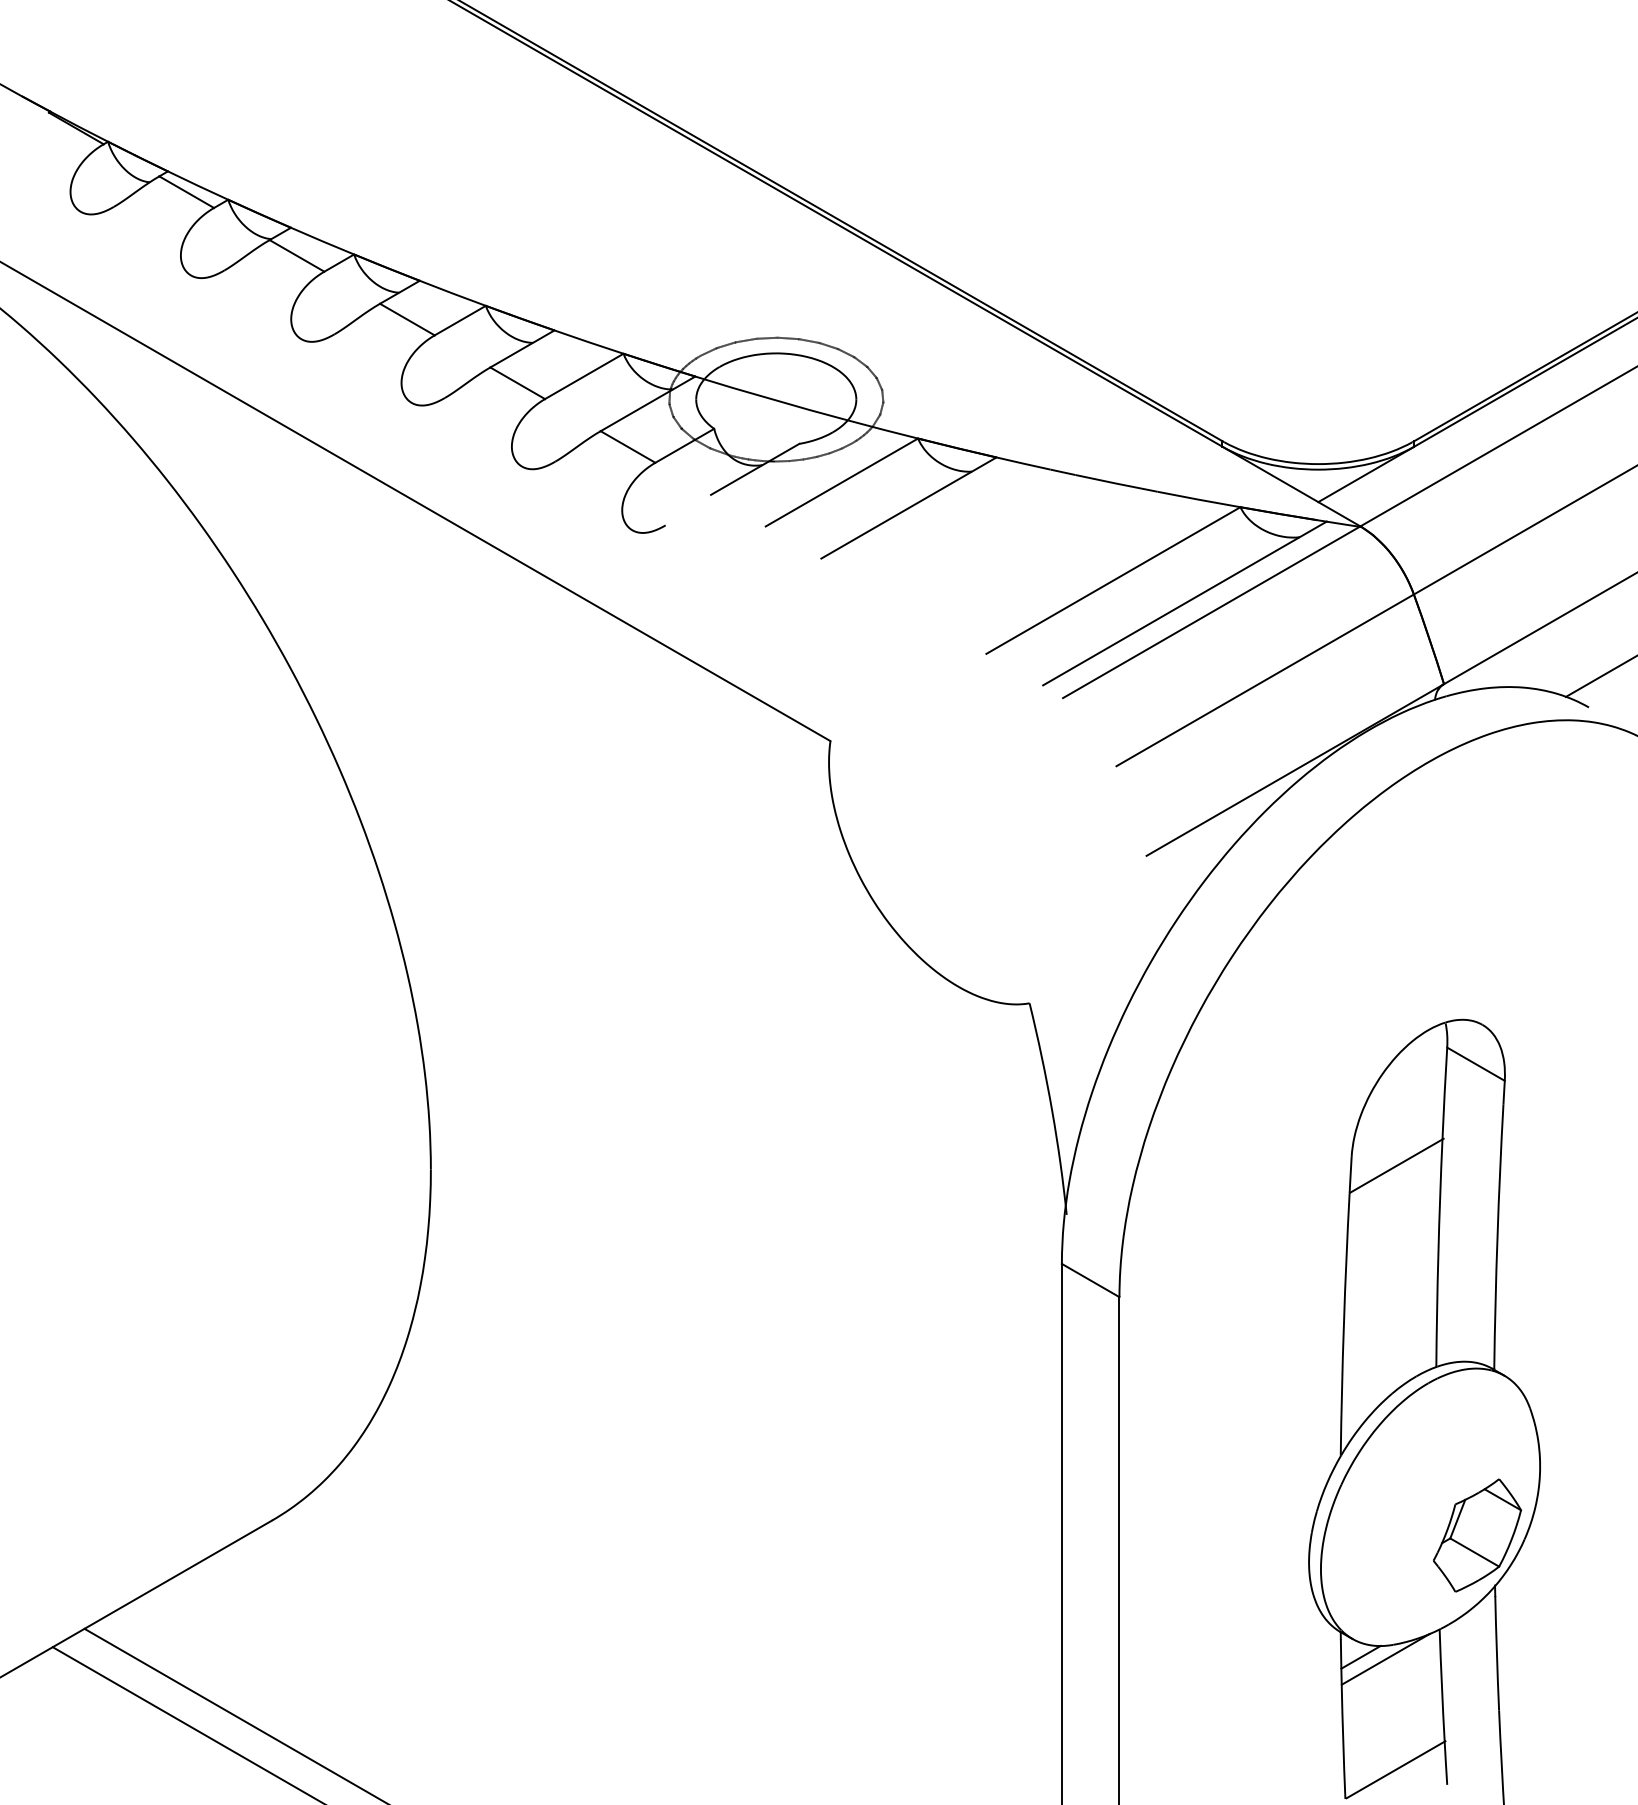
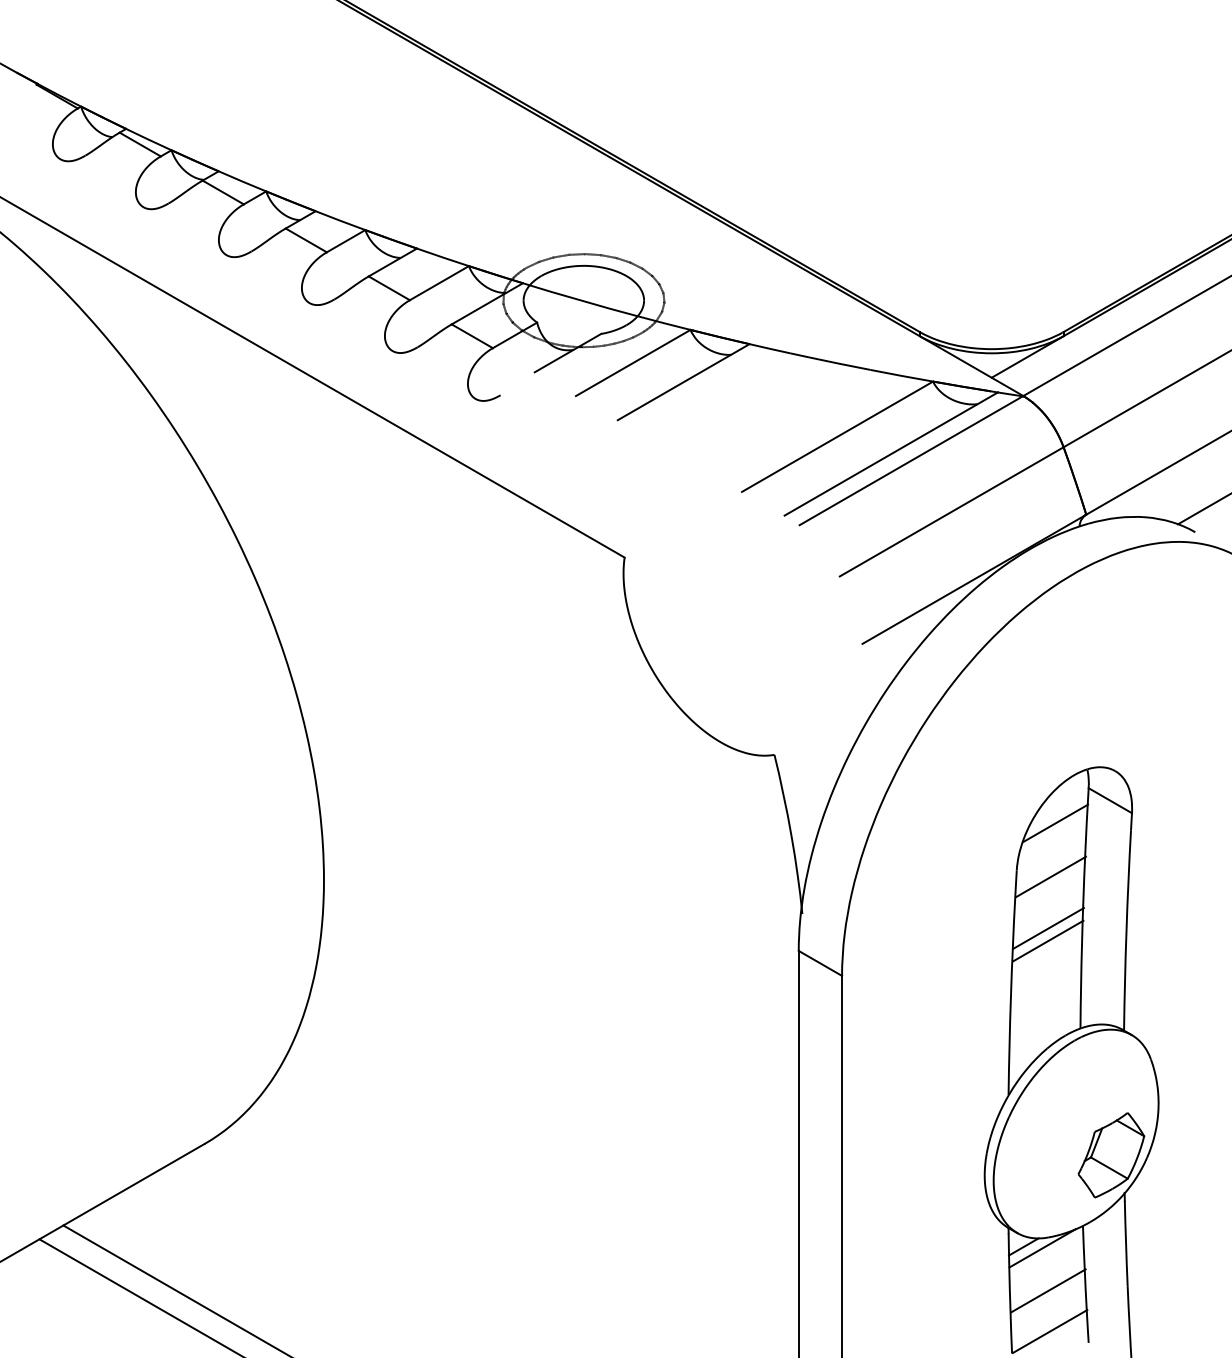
line: (1403, 1094) -> (1055, 823), added
line: (1393, 1233) -> (1048, 928), added
line: (1393, 1250) -> (1048, 940), added
line: (1393, 1715) -> (1048, 1290), added

